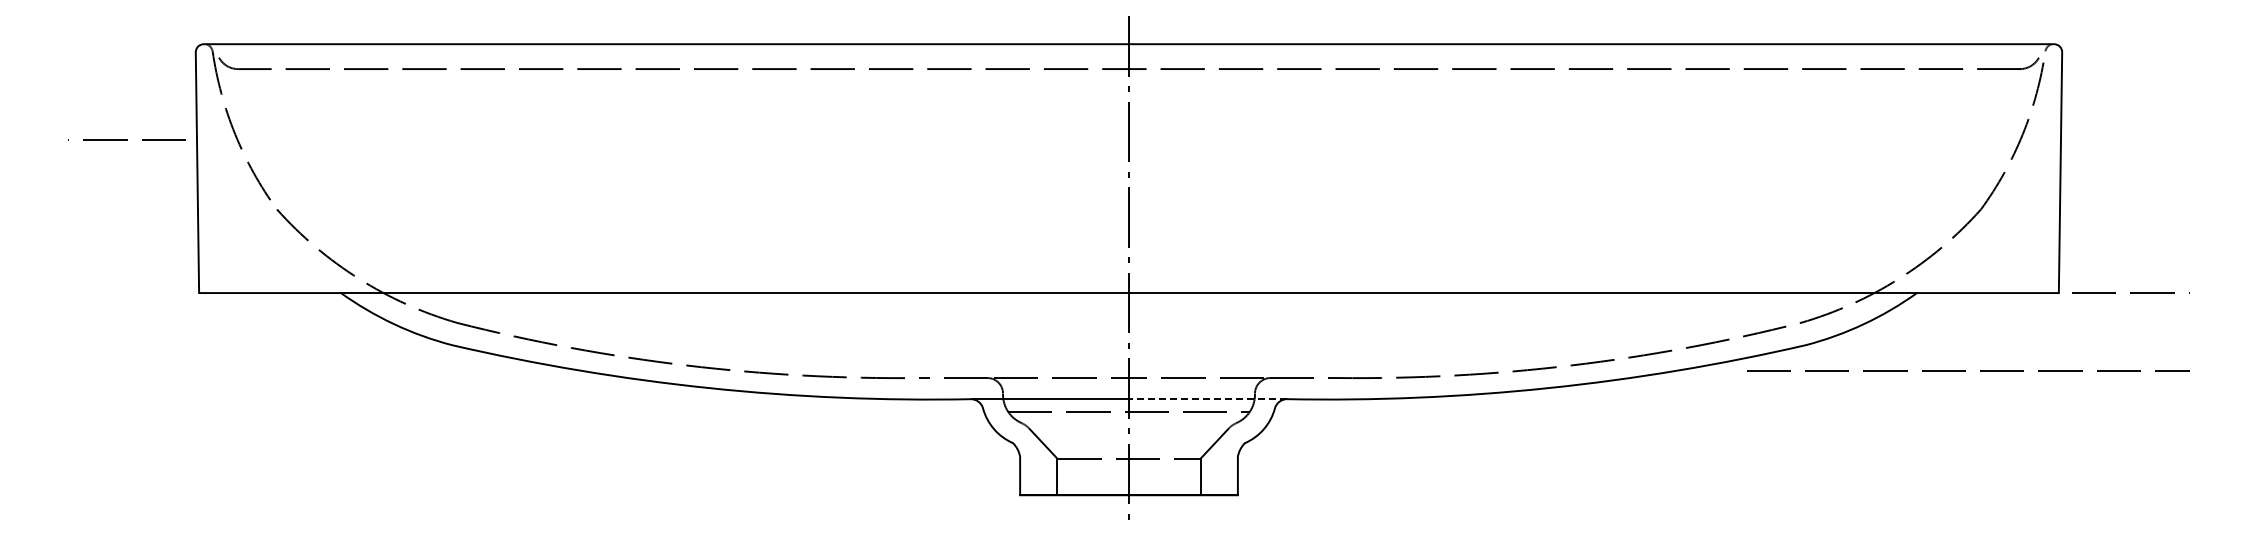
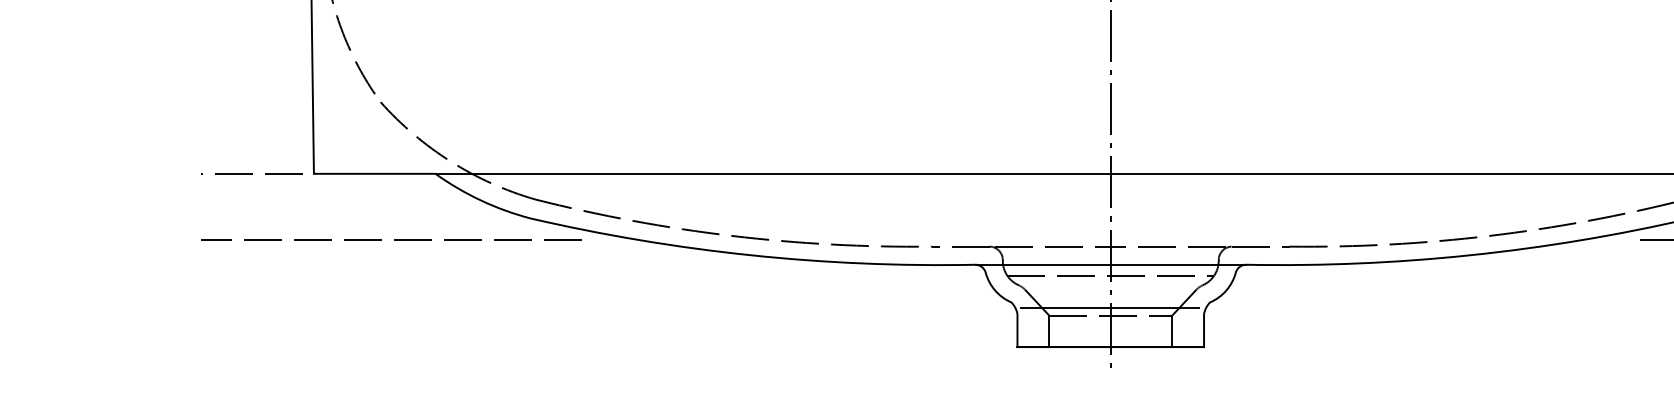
line: (126, 139) -> (251, 173), moved
line: (292, 370) -> (393, 240), added
line: (1207, 399) -> (1178, 265), dashed -> solid
line: (1128, 449) -> (1110, 307), added

